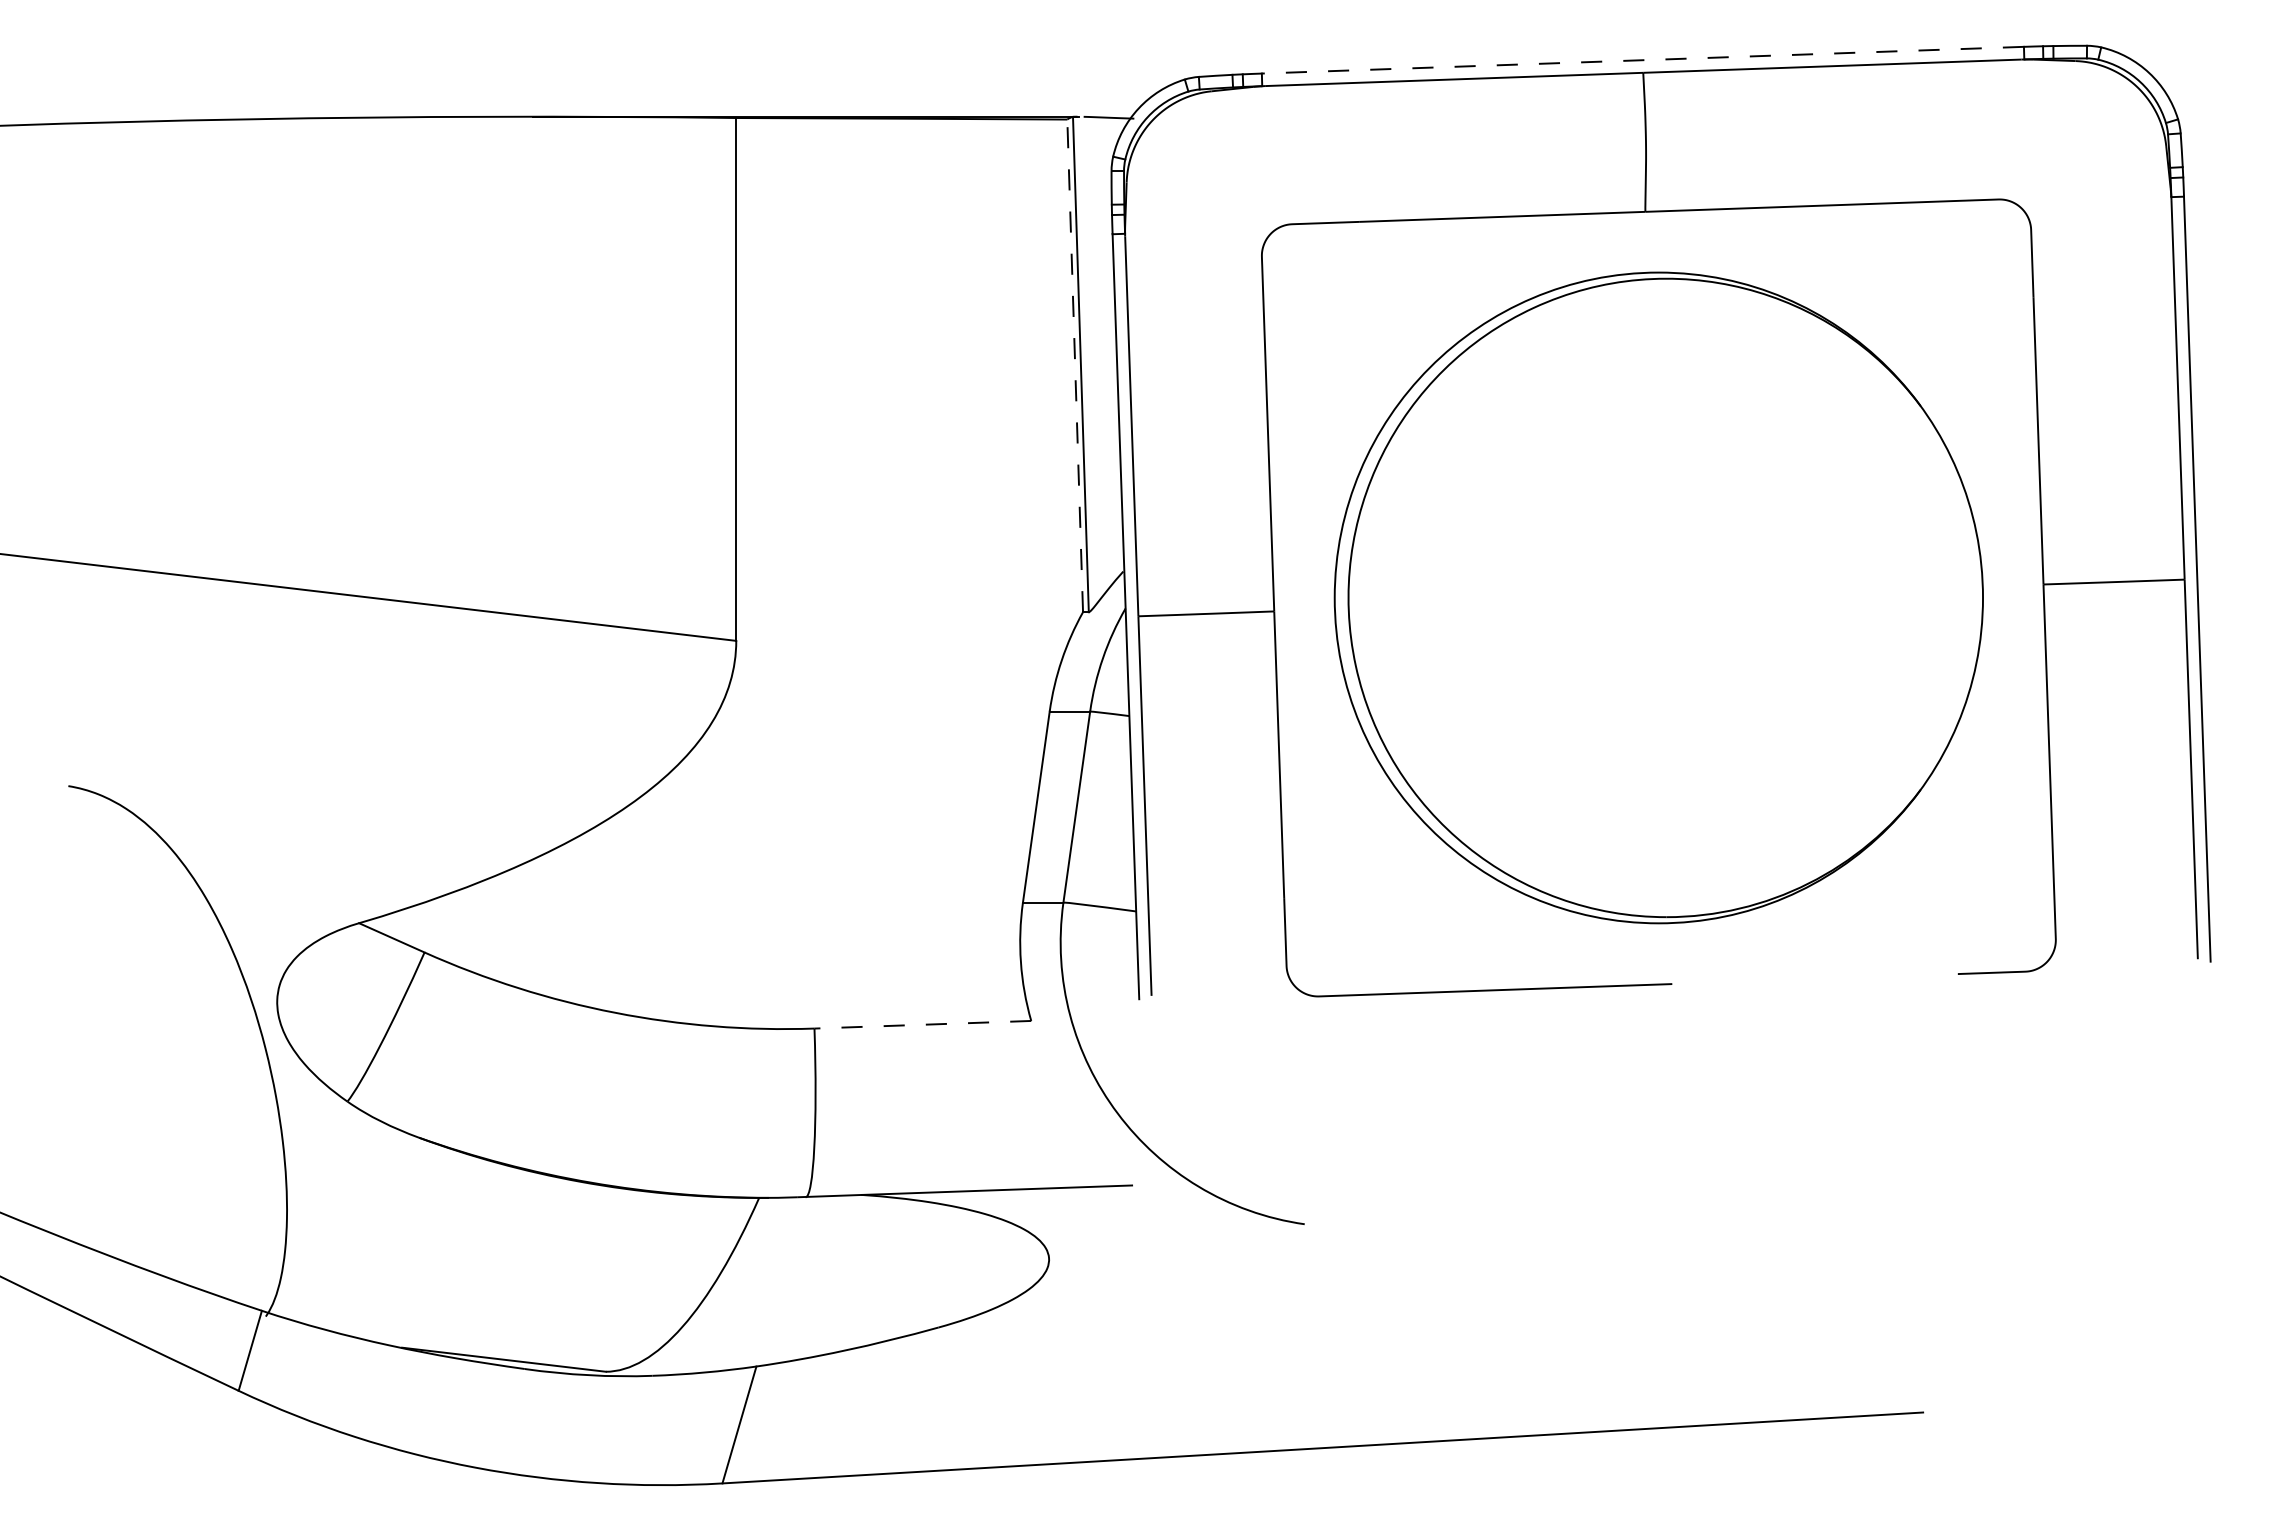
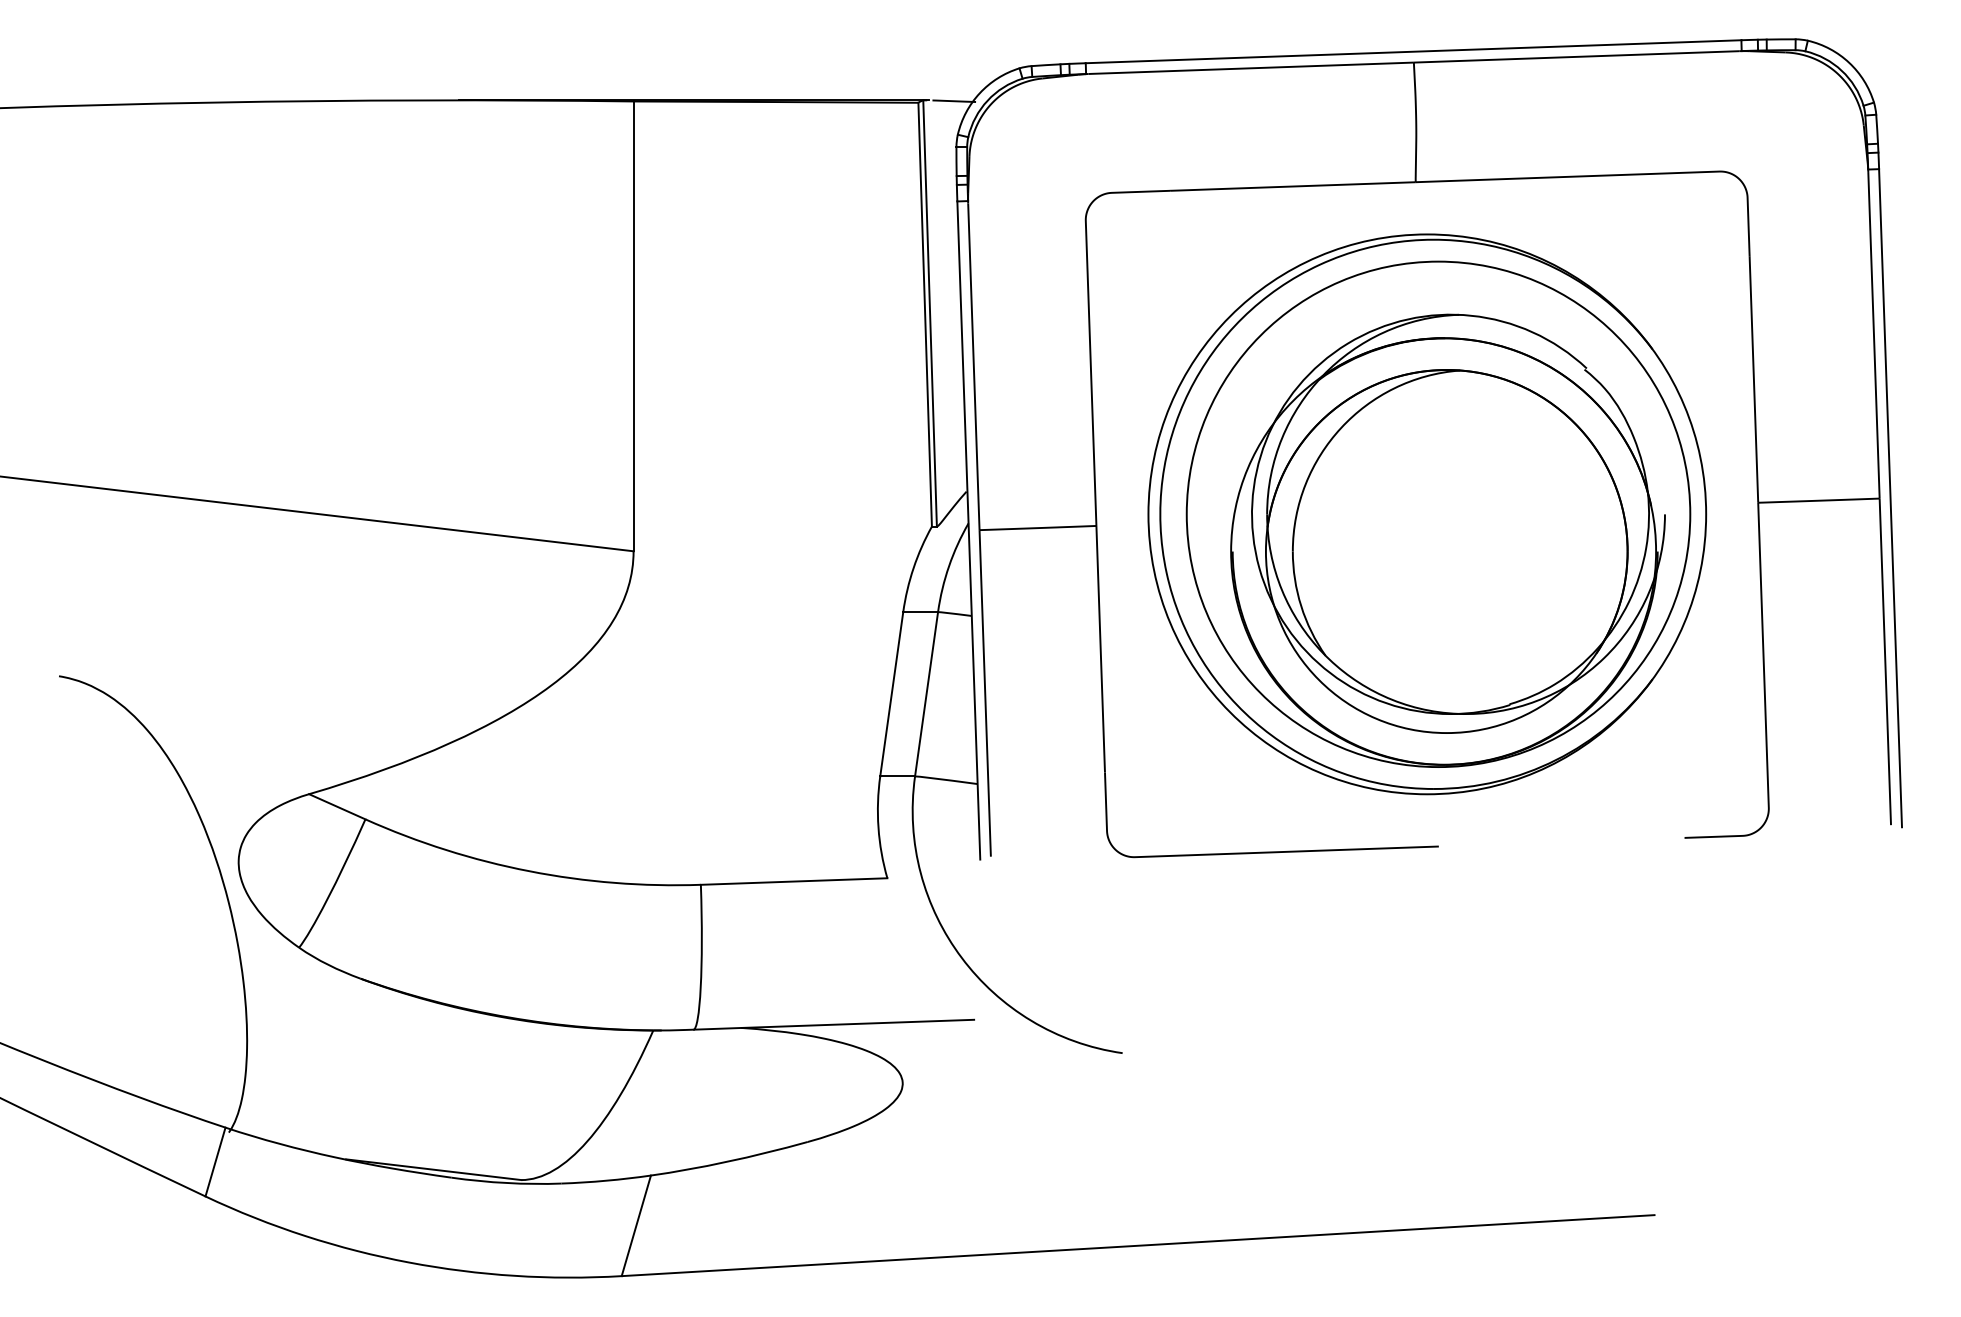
line: (1642, 60) -> (1413, 51), dashed -> solid
line: (1075, 365) -> (925, 314), dashed -> solid
part: (1671, 597) -> (1438, 513), added
line: (922, 1024) -> (793, 881), dashed -> solid

